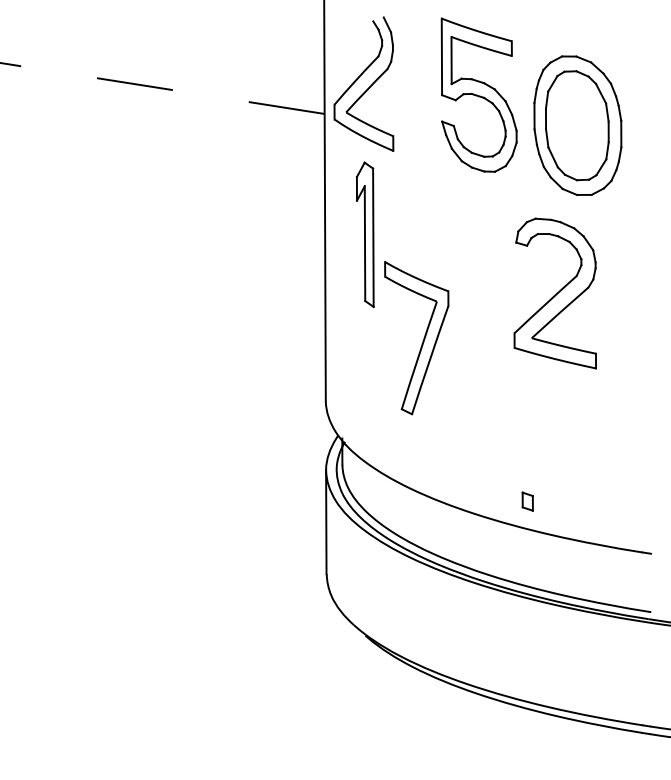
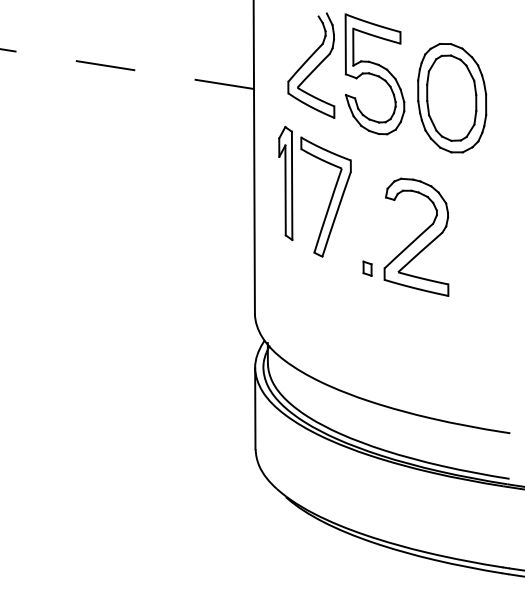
part: (359, 78) -> (307, 61), moved
part: (554, 293) -> (415, 237), moved
part: (422, 341) -> (330, 199), moved
part: (527, 501) -> (367, 268), moved

